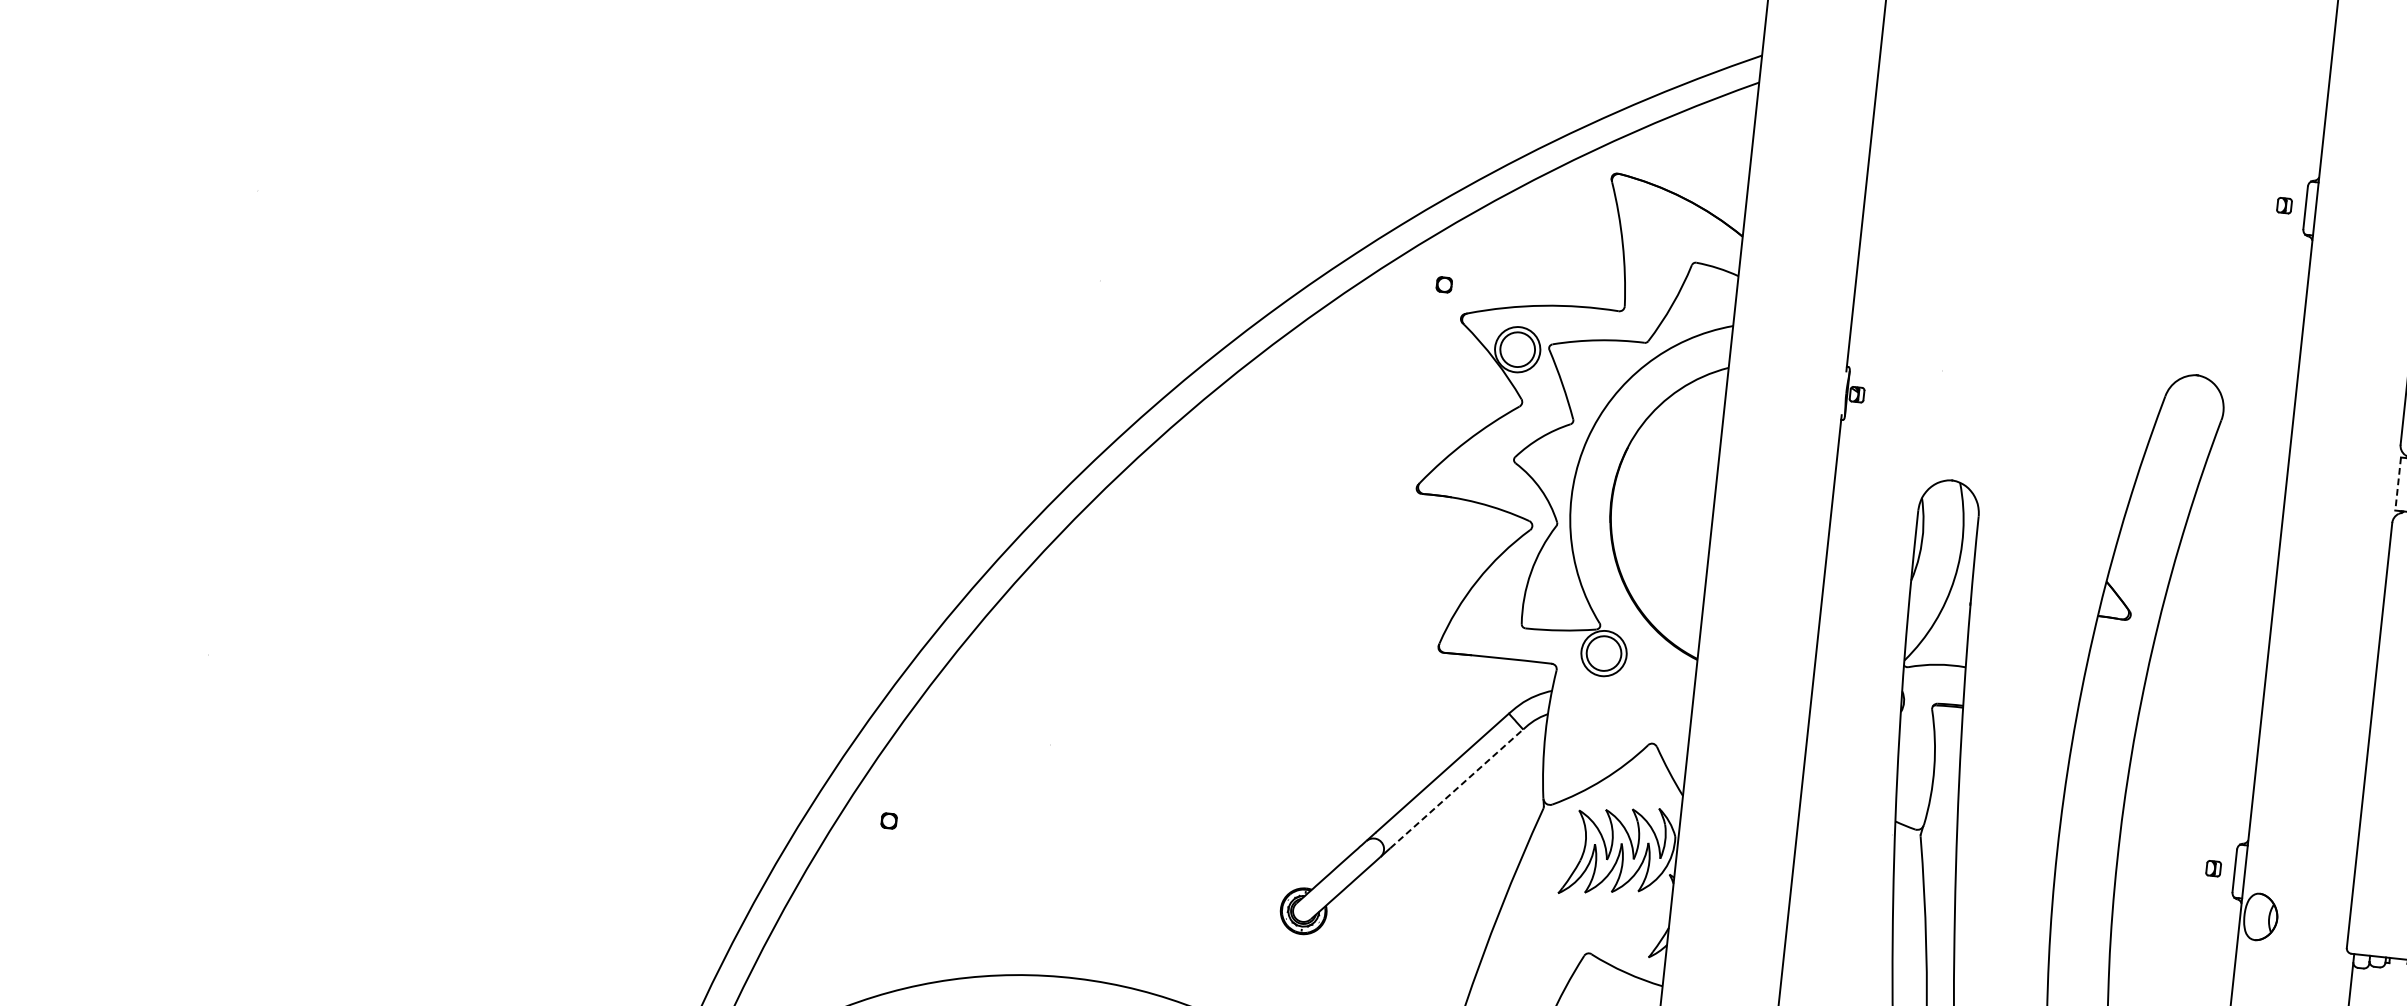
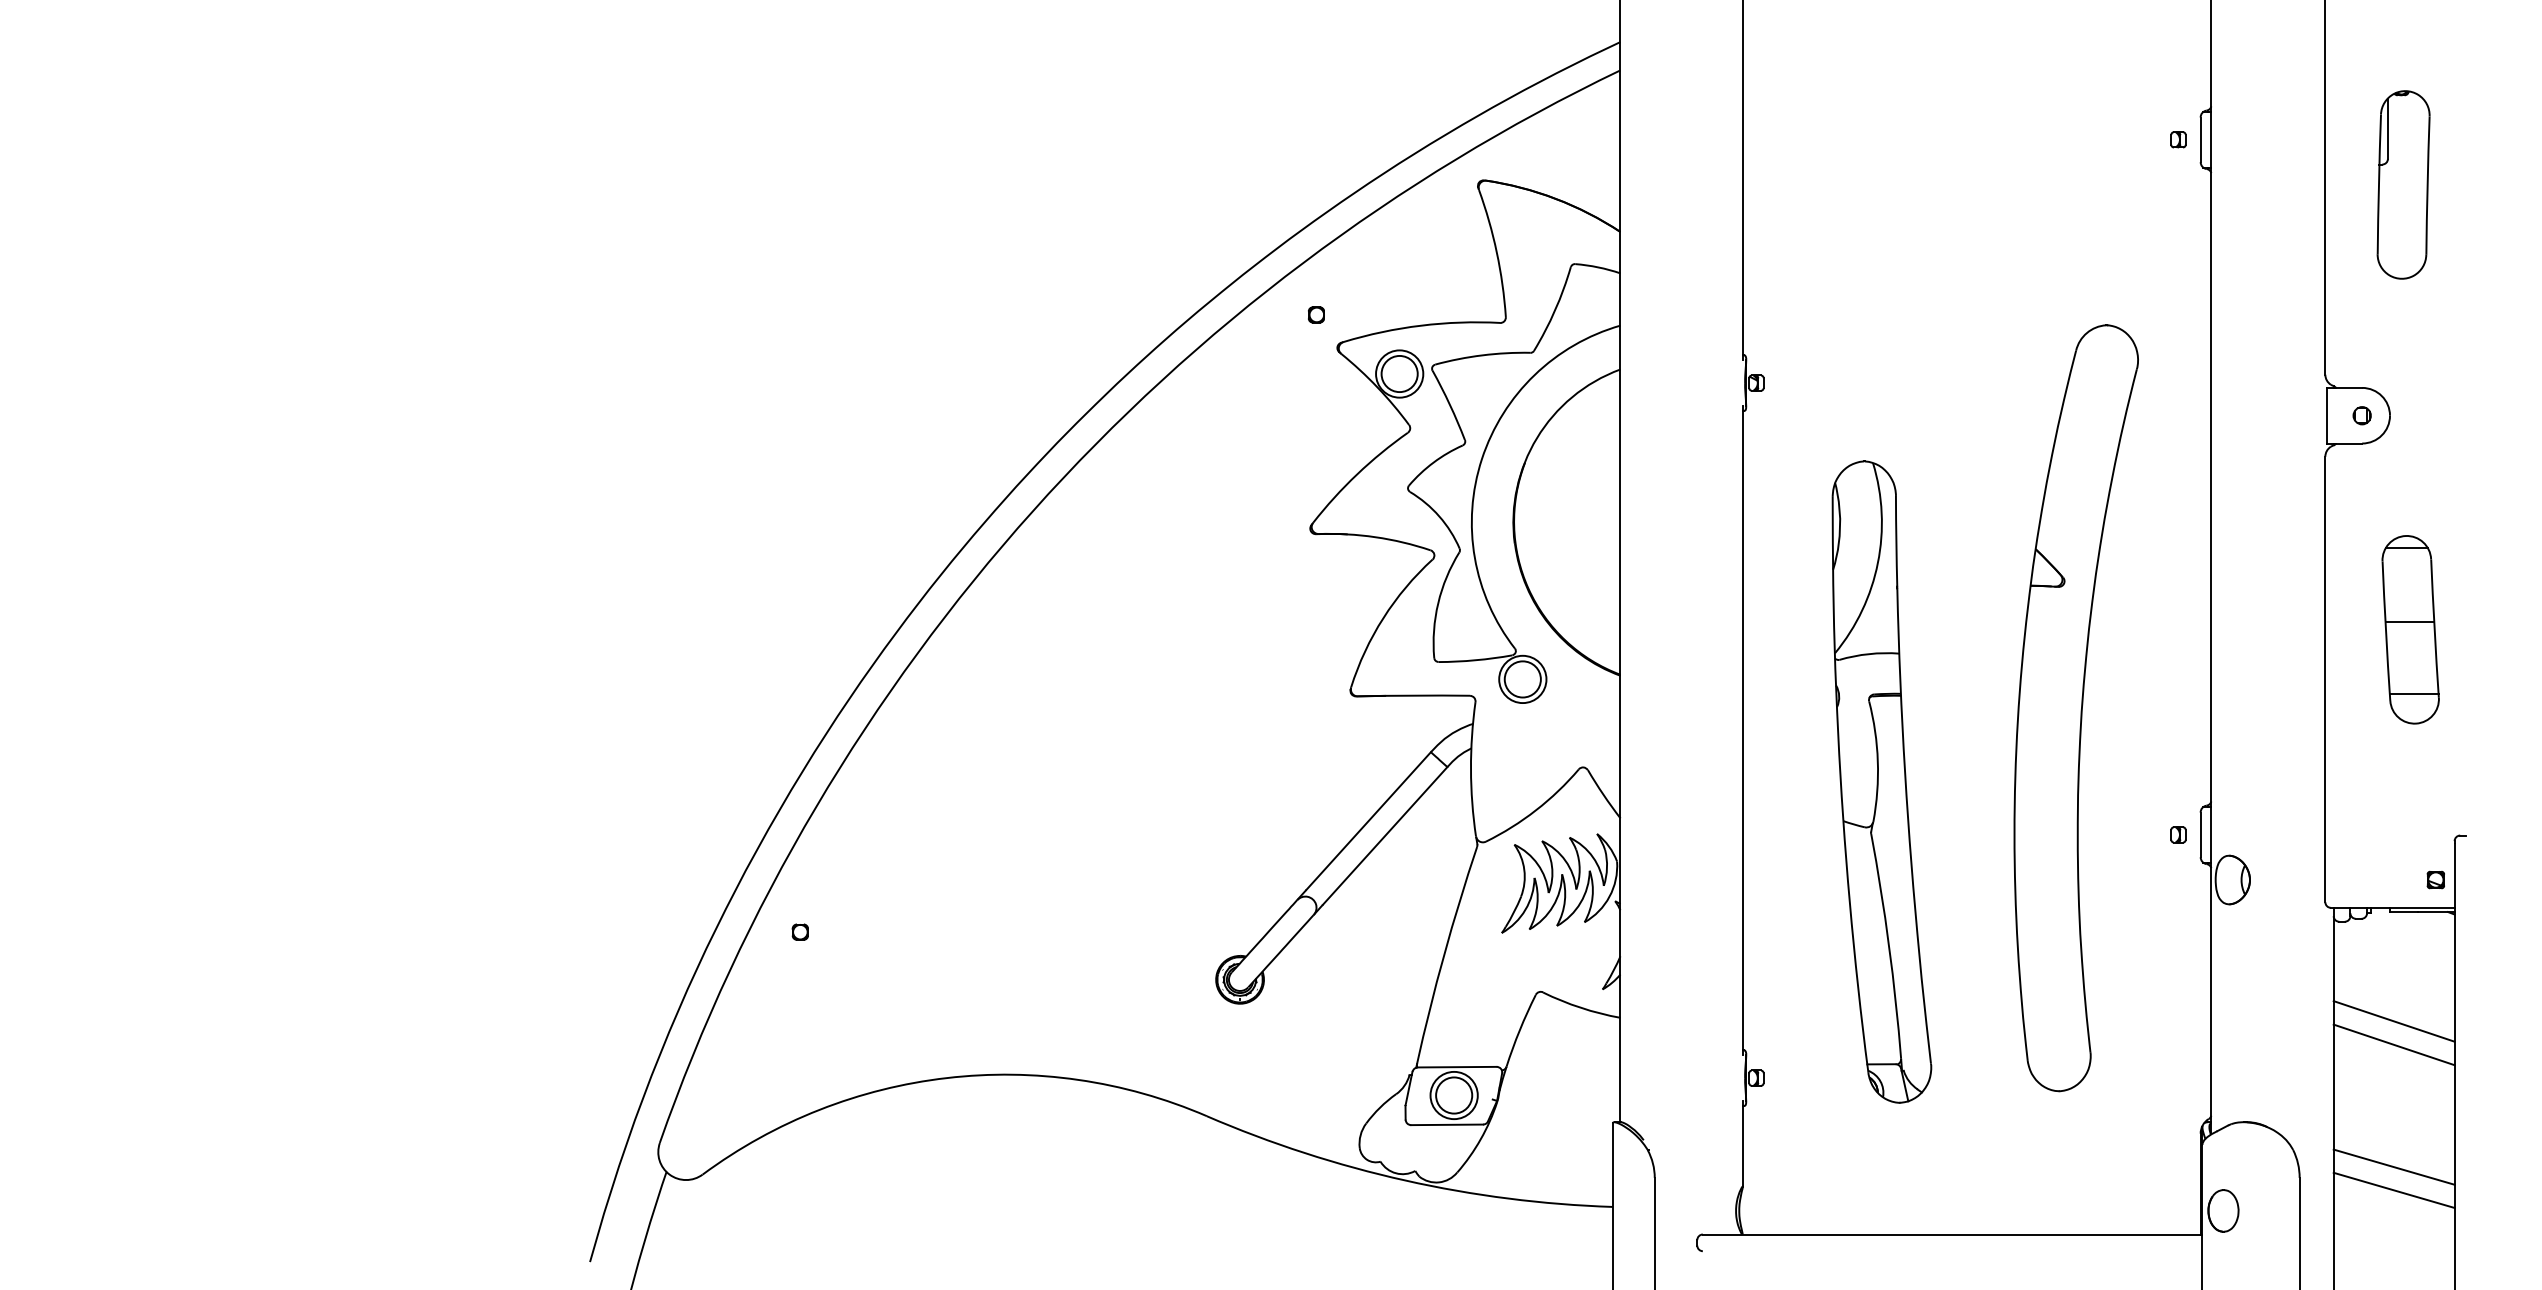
line: (2398, 483) -> (2327, 415), dashed -> solid
line: (1457, 788) -> (1385, 835), dashed -> solid

